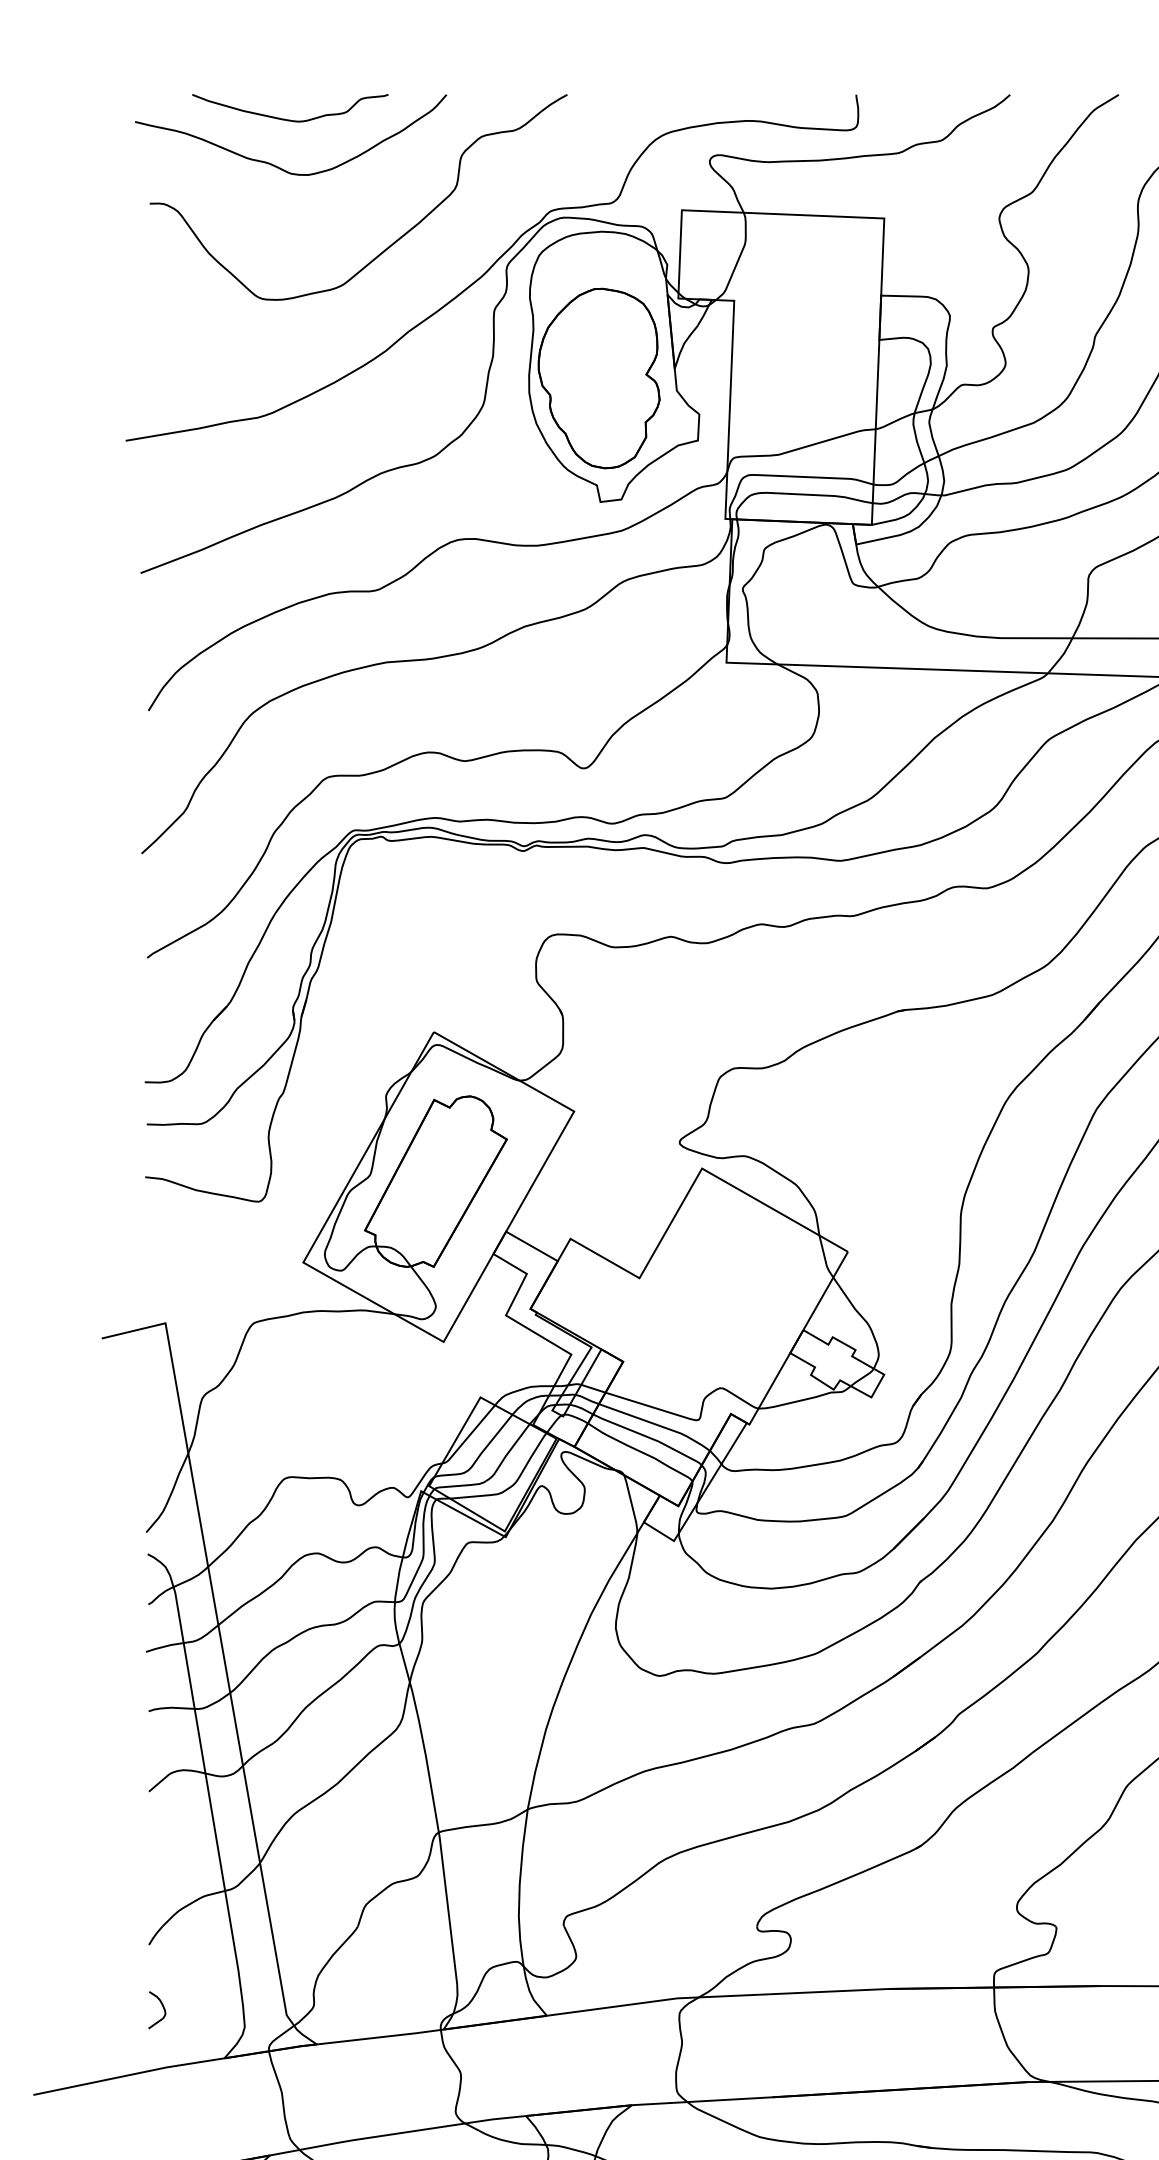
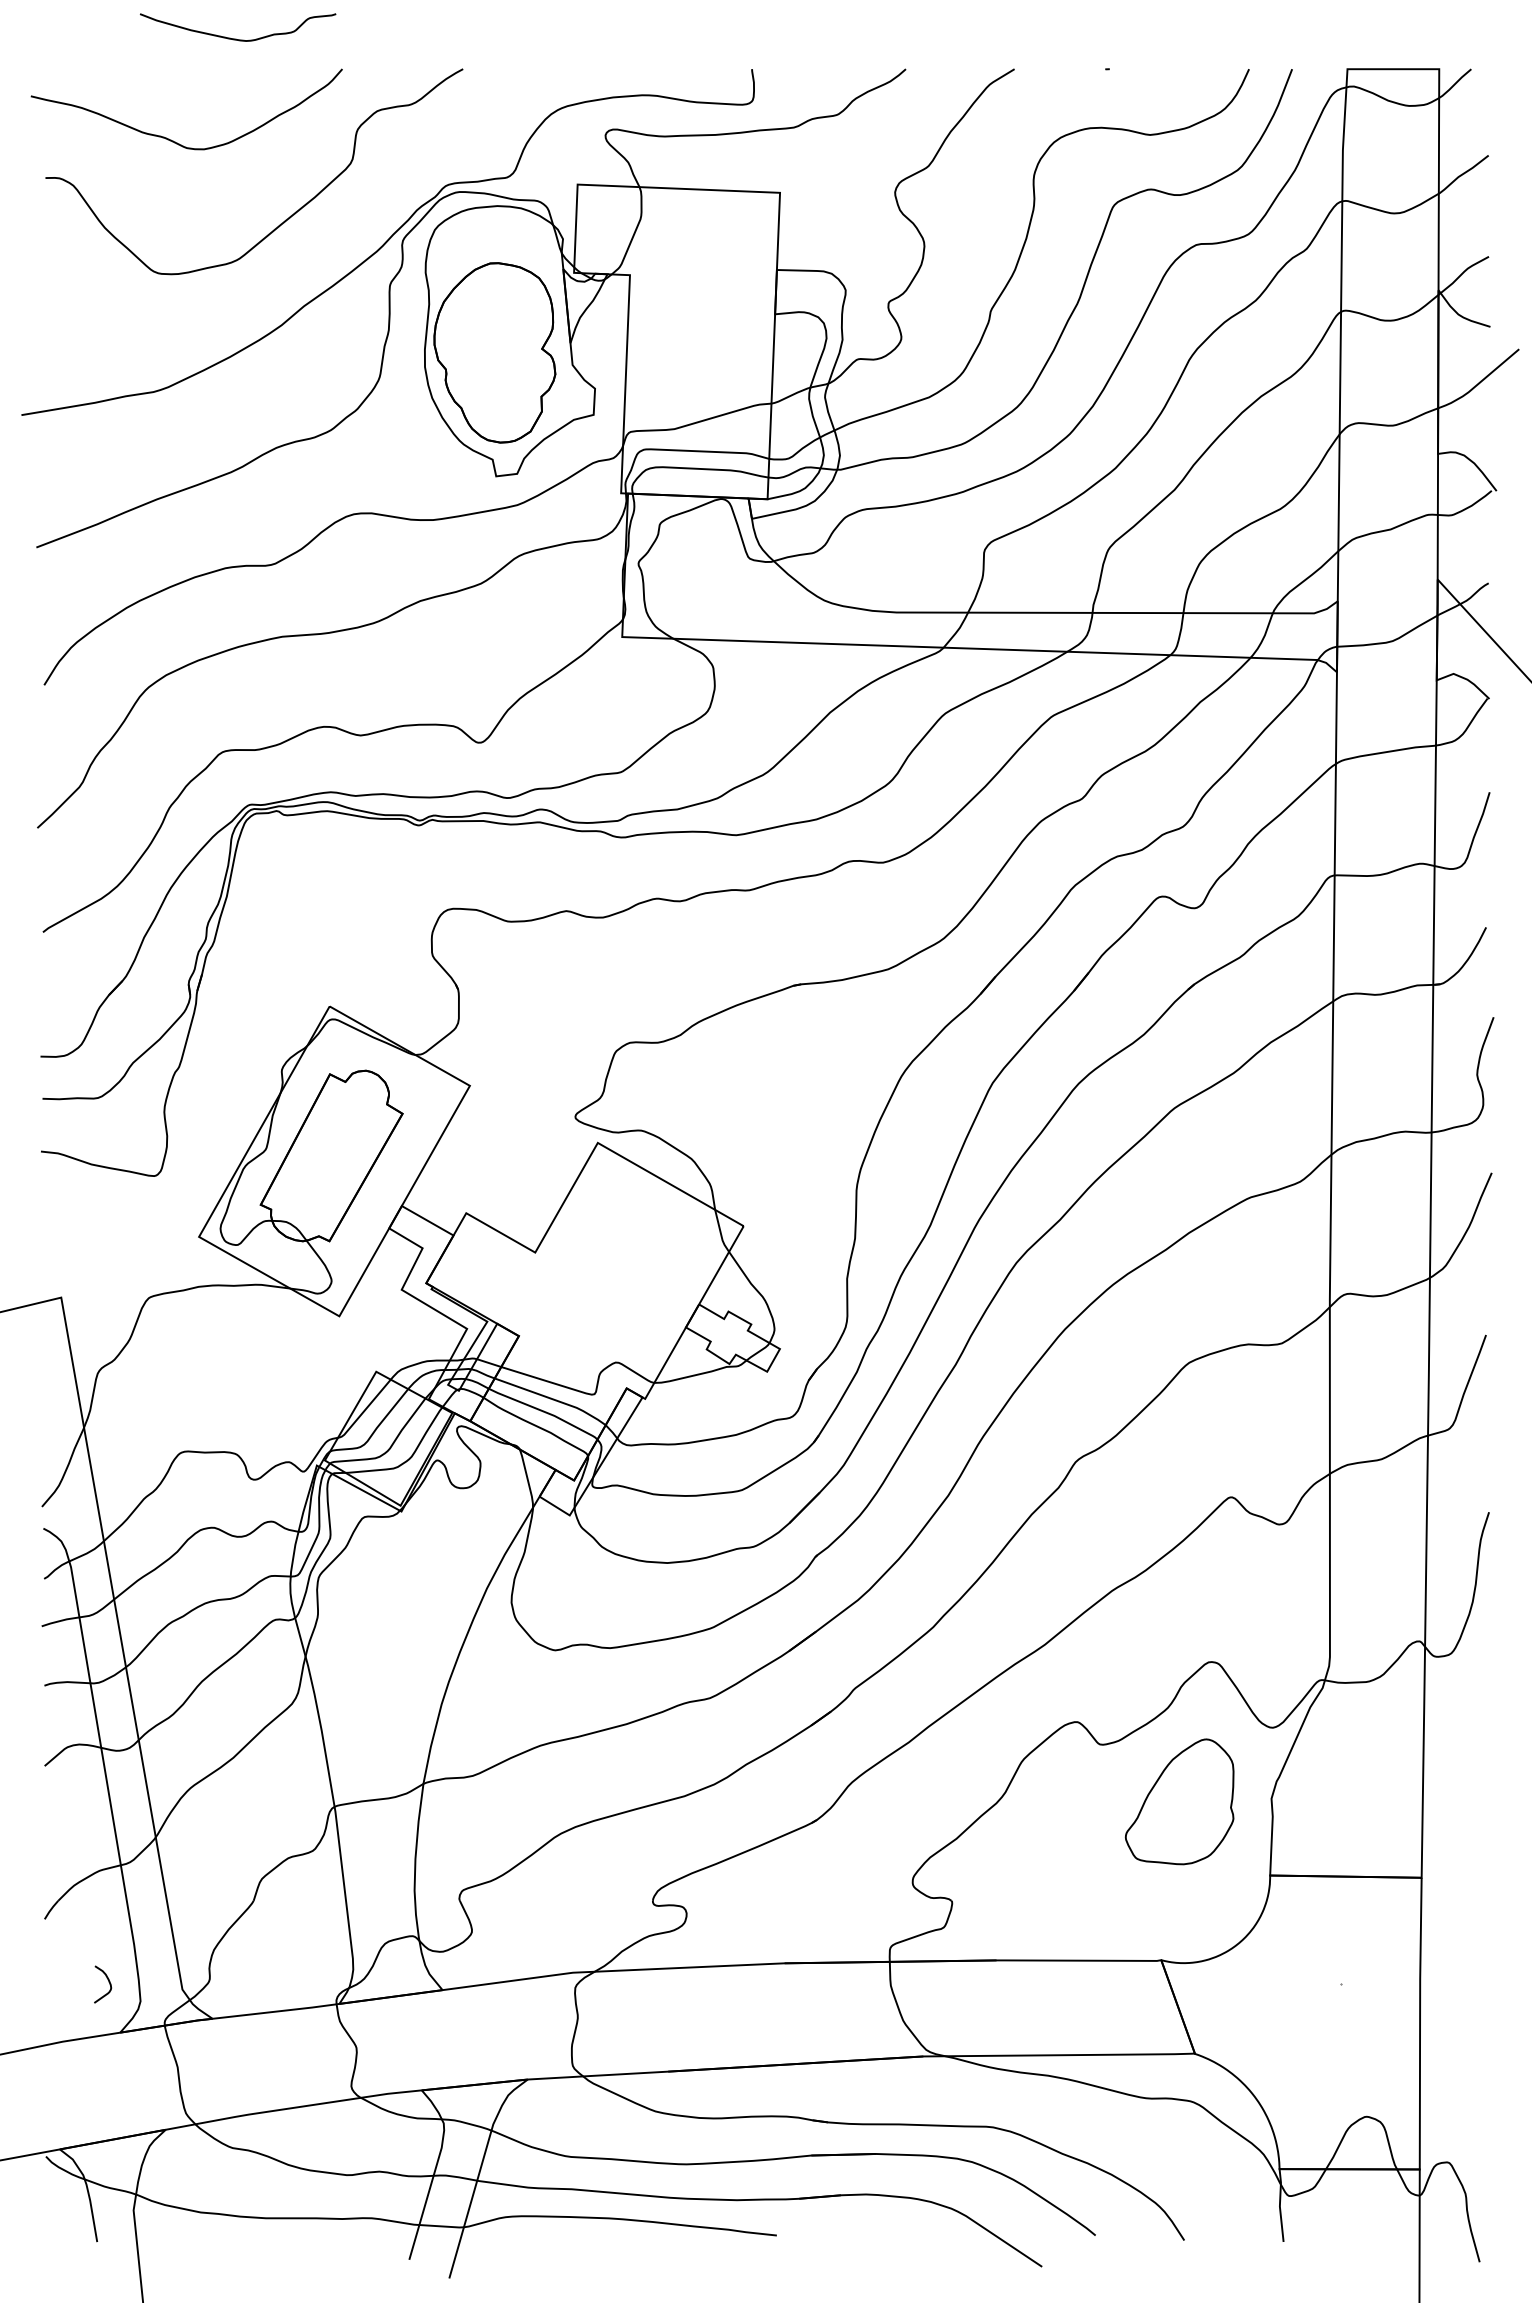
curve: (288, 119) -> (236, 38), moved
curve: (162, 2008) -> (108, 1982), moved

